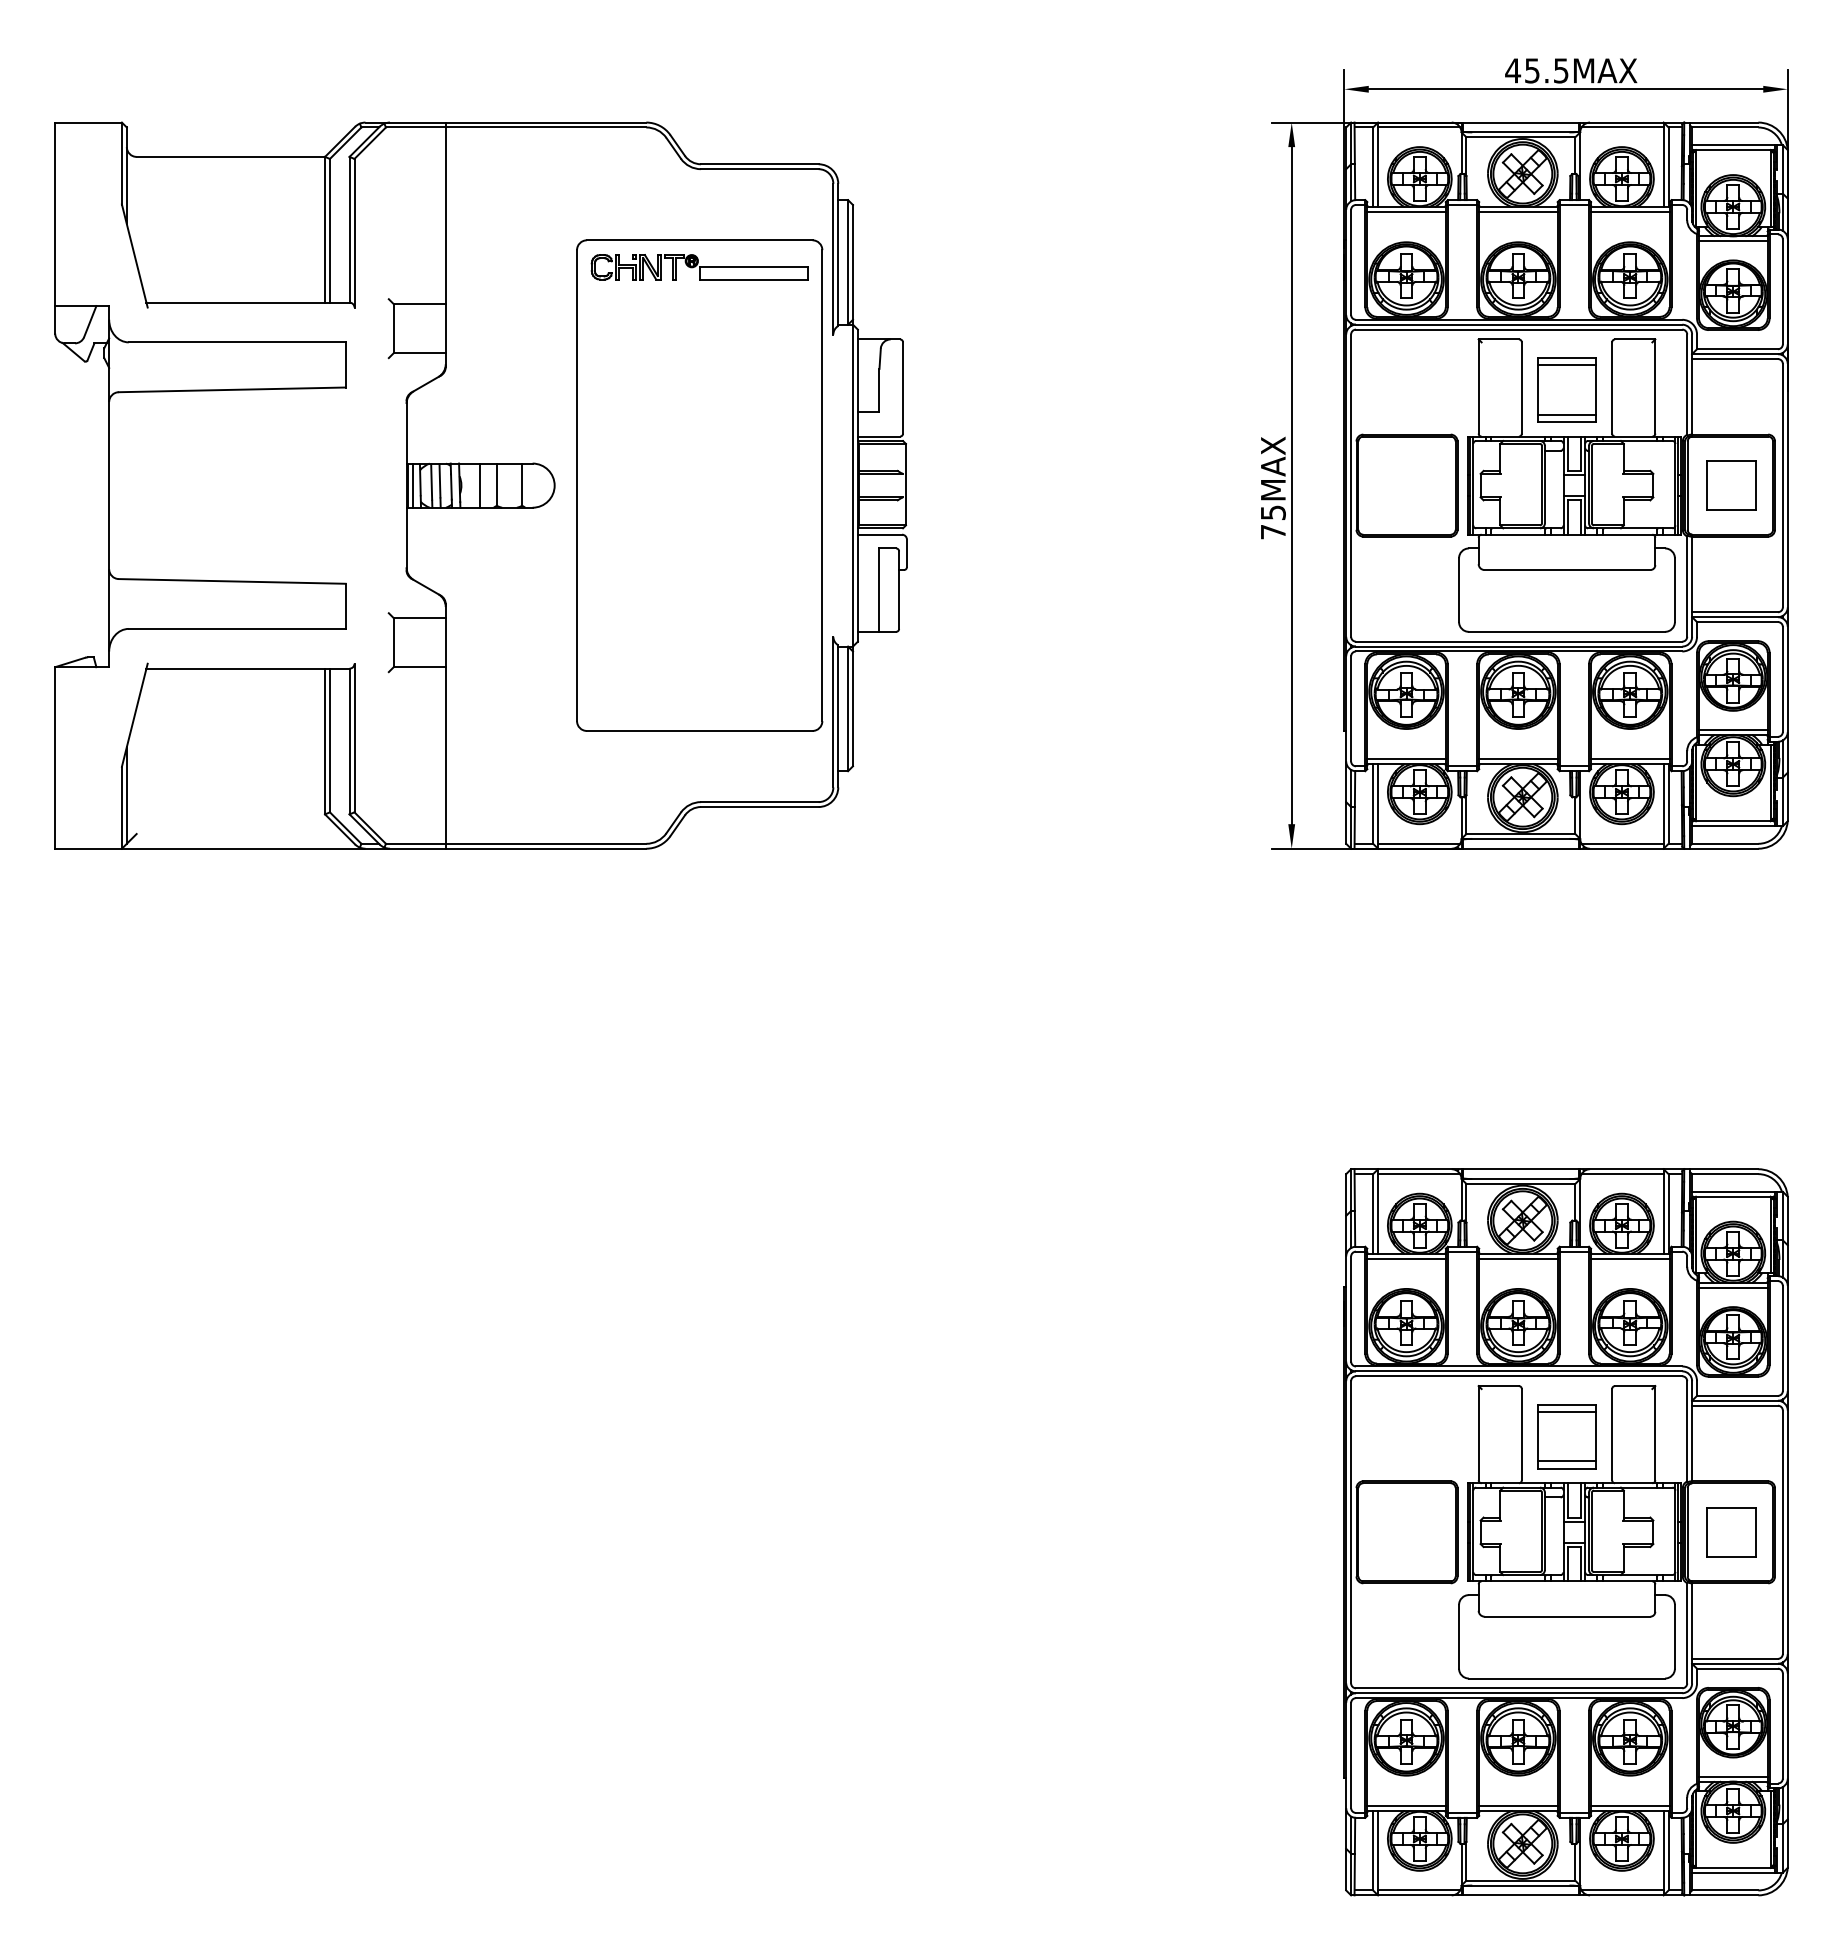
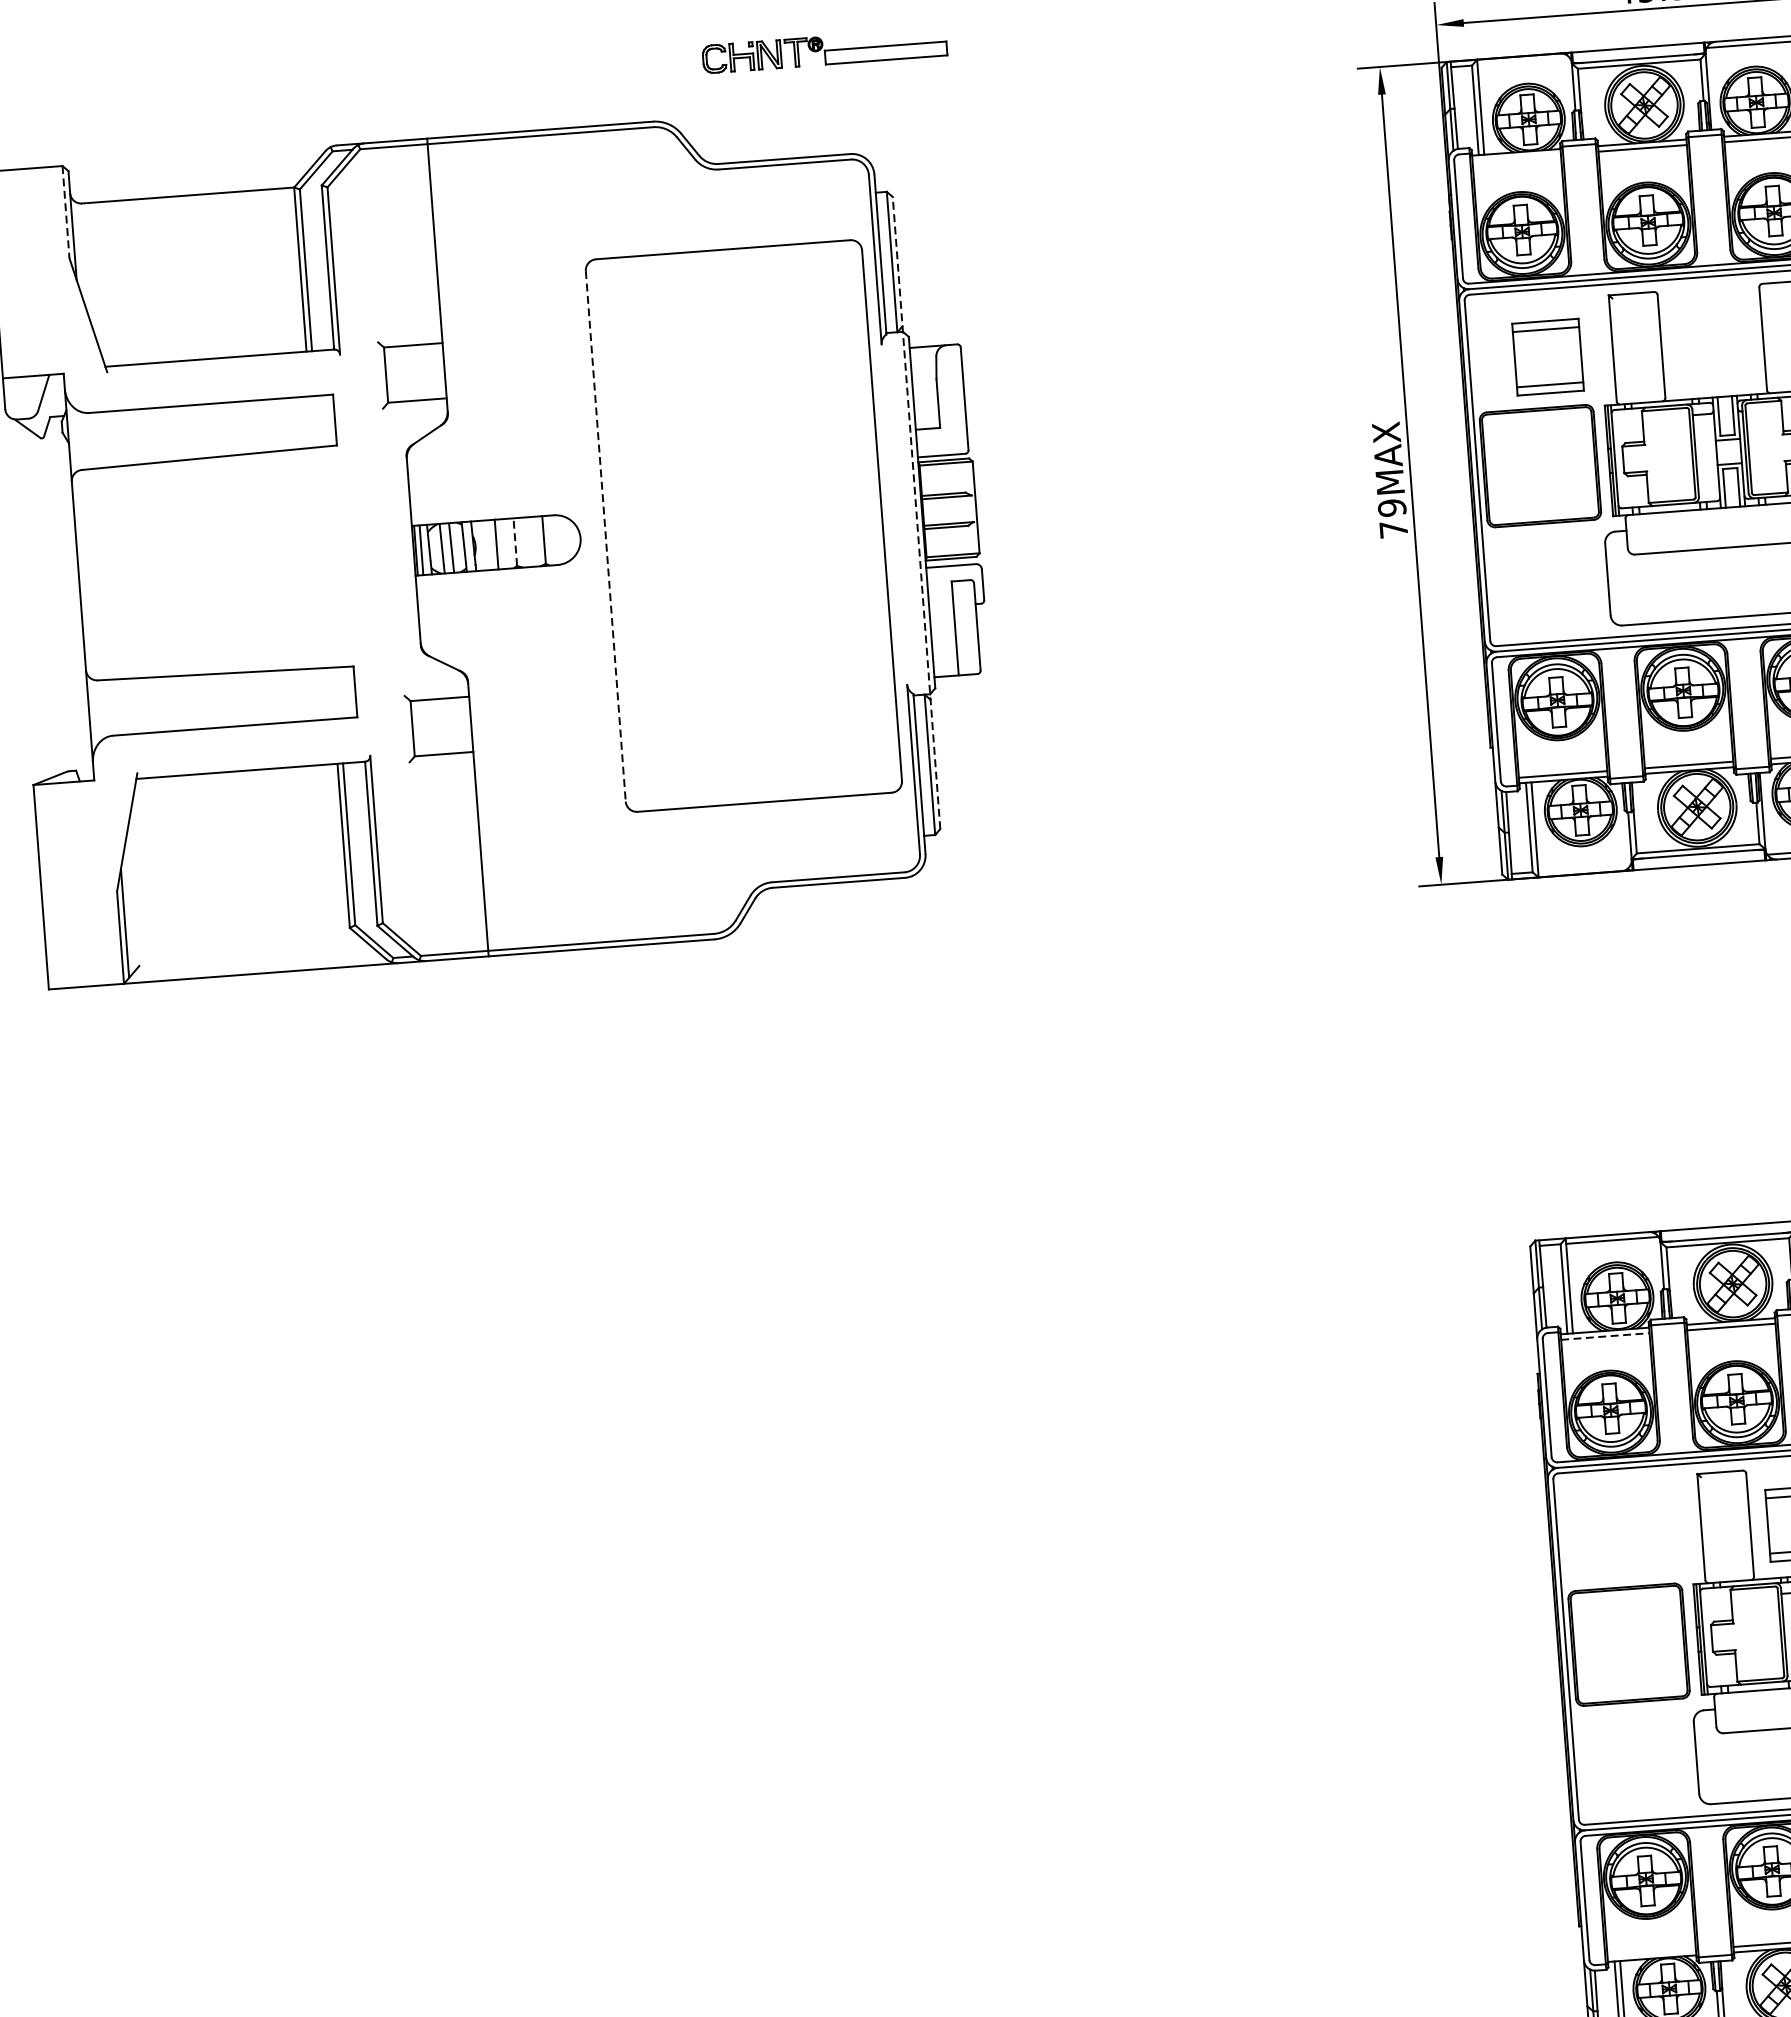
line: (1419, 127) -> (1524, 61), removed
line: (121, 163) -> (65, 212), solid -> dashed
line: (1406, 211) -> (1516, 157), removed
part: (699, 267) -> (824, 50), moved
part: (1566, 389) -> (1547, 356), moved
line: (496, 484) -> (514, 541), solid -> dashed
line: (577, 485) -> (606, 536), solid -> dashed
line: (852, 485) -> (915, 512), solid -> dashed
text: (1272, 512) -> (1391, 507), 75MAX -> 79MAX
line: (1419, 843) -> (1584, 868), removed
line: (1407, 1258) -> (1606, 1336), solid -> dashed
line: (1406, 1806) -> (1651, 1953), removed

